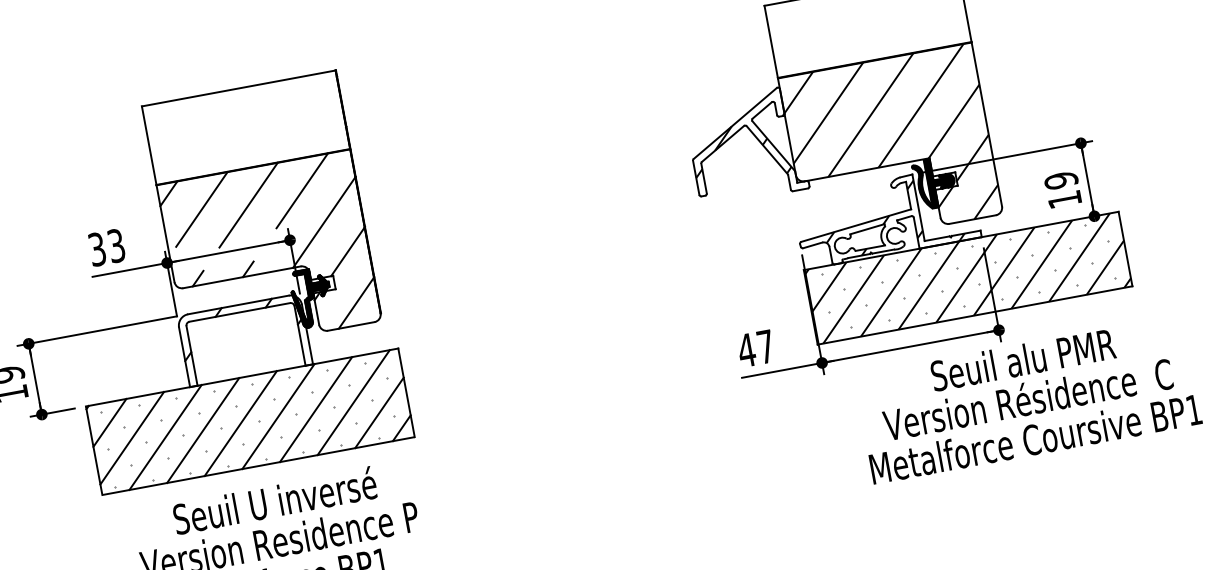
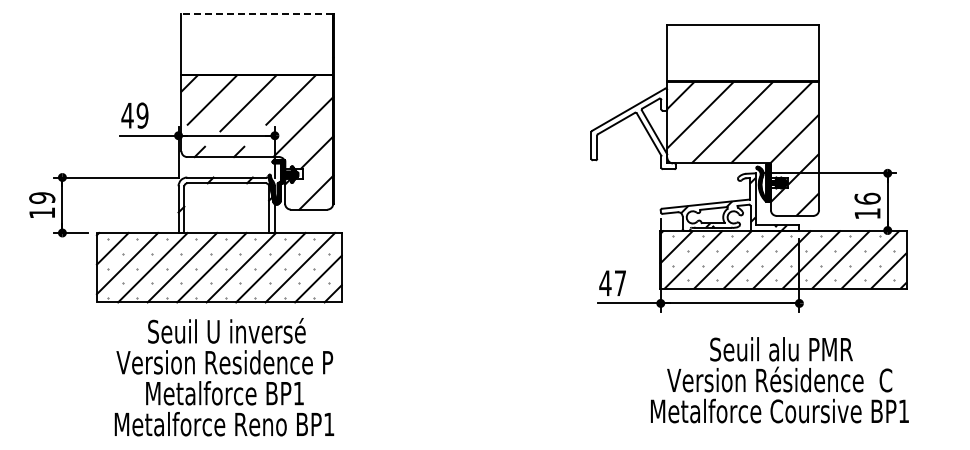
line: (238, 88) -> (257, 13), solid -> dashed
hatch: (741, 150) -> (629, 131), removed
text: (1061, 180) -> (867, 198), 19 -> 16
text: (106, 247) -> (134, 115), 33 -> 49
text: (1027, 400) -> (779, 380), moved

